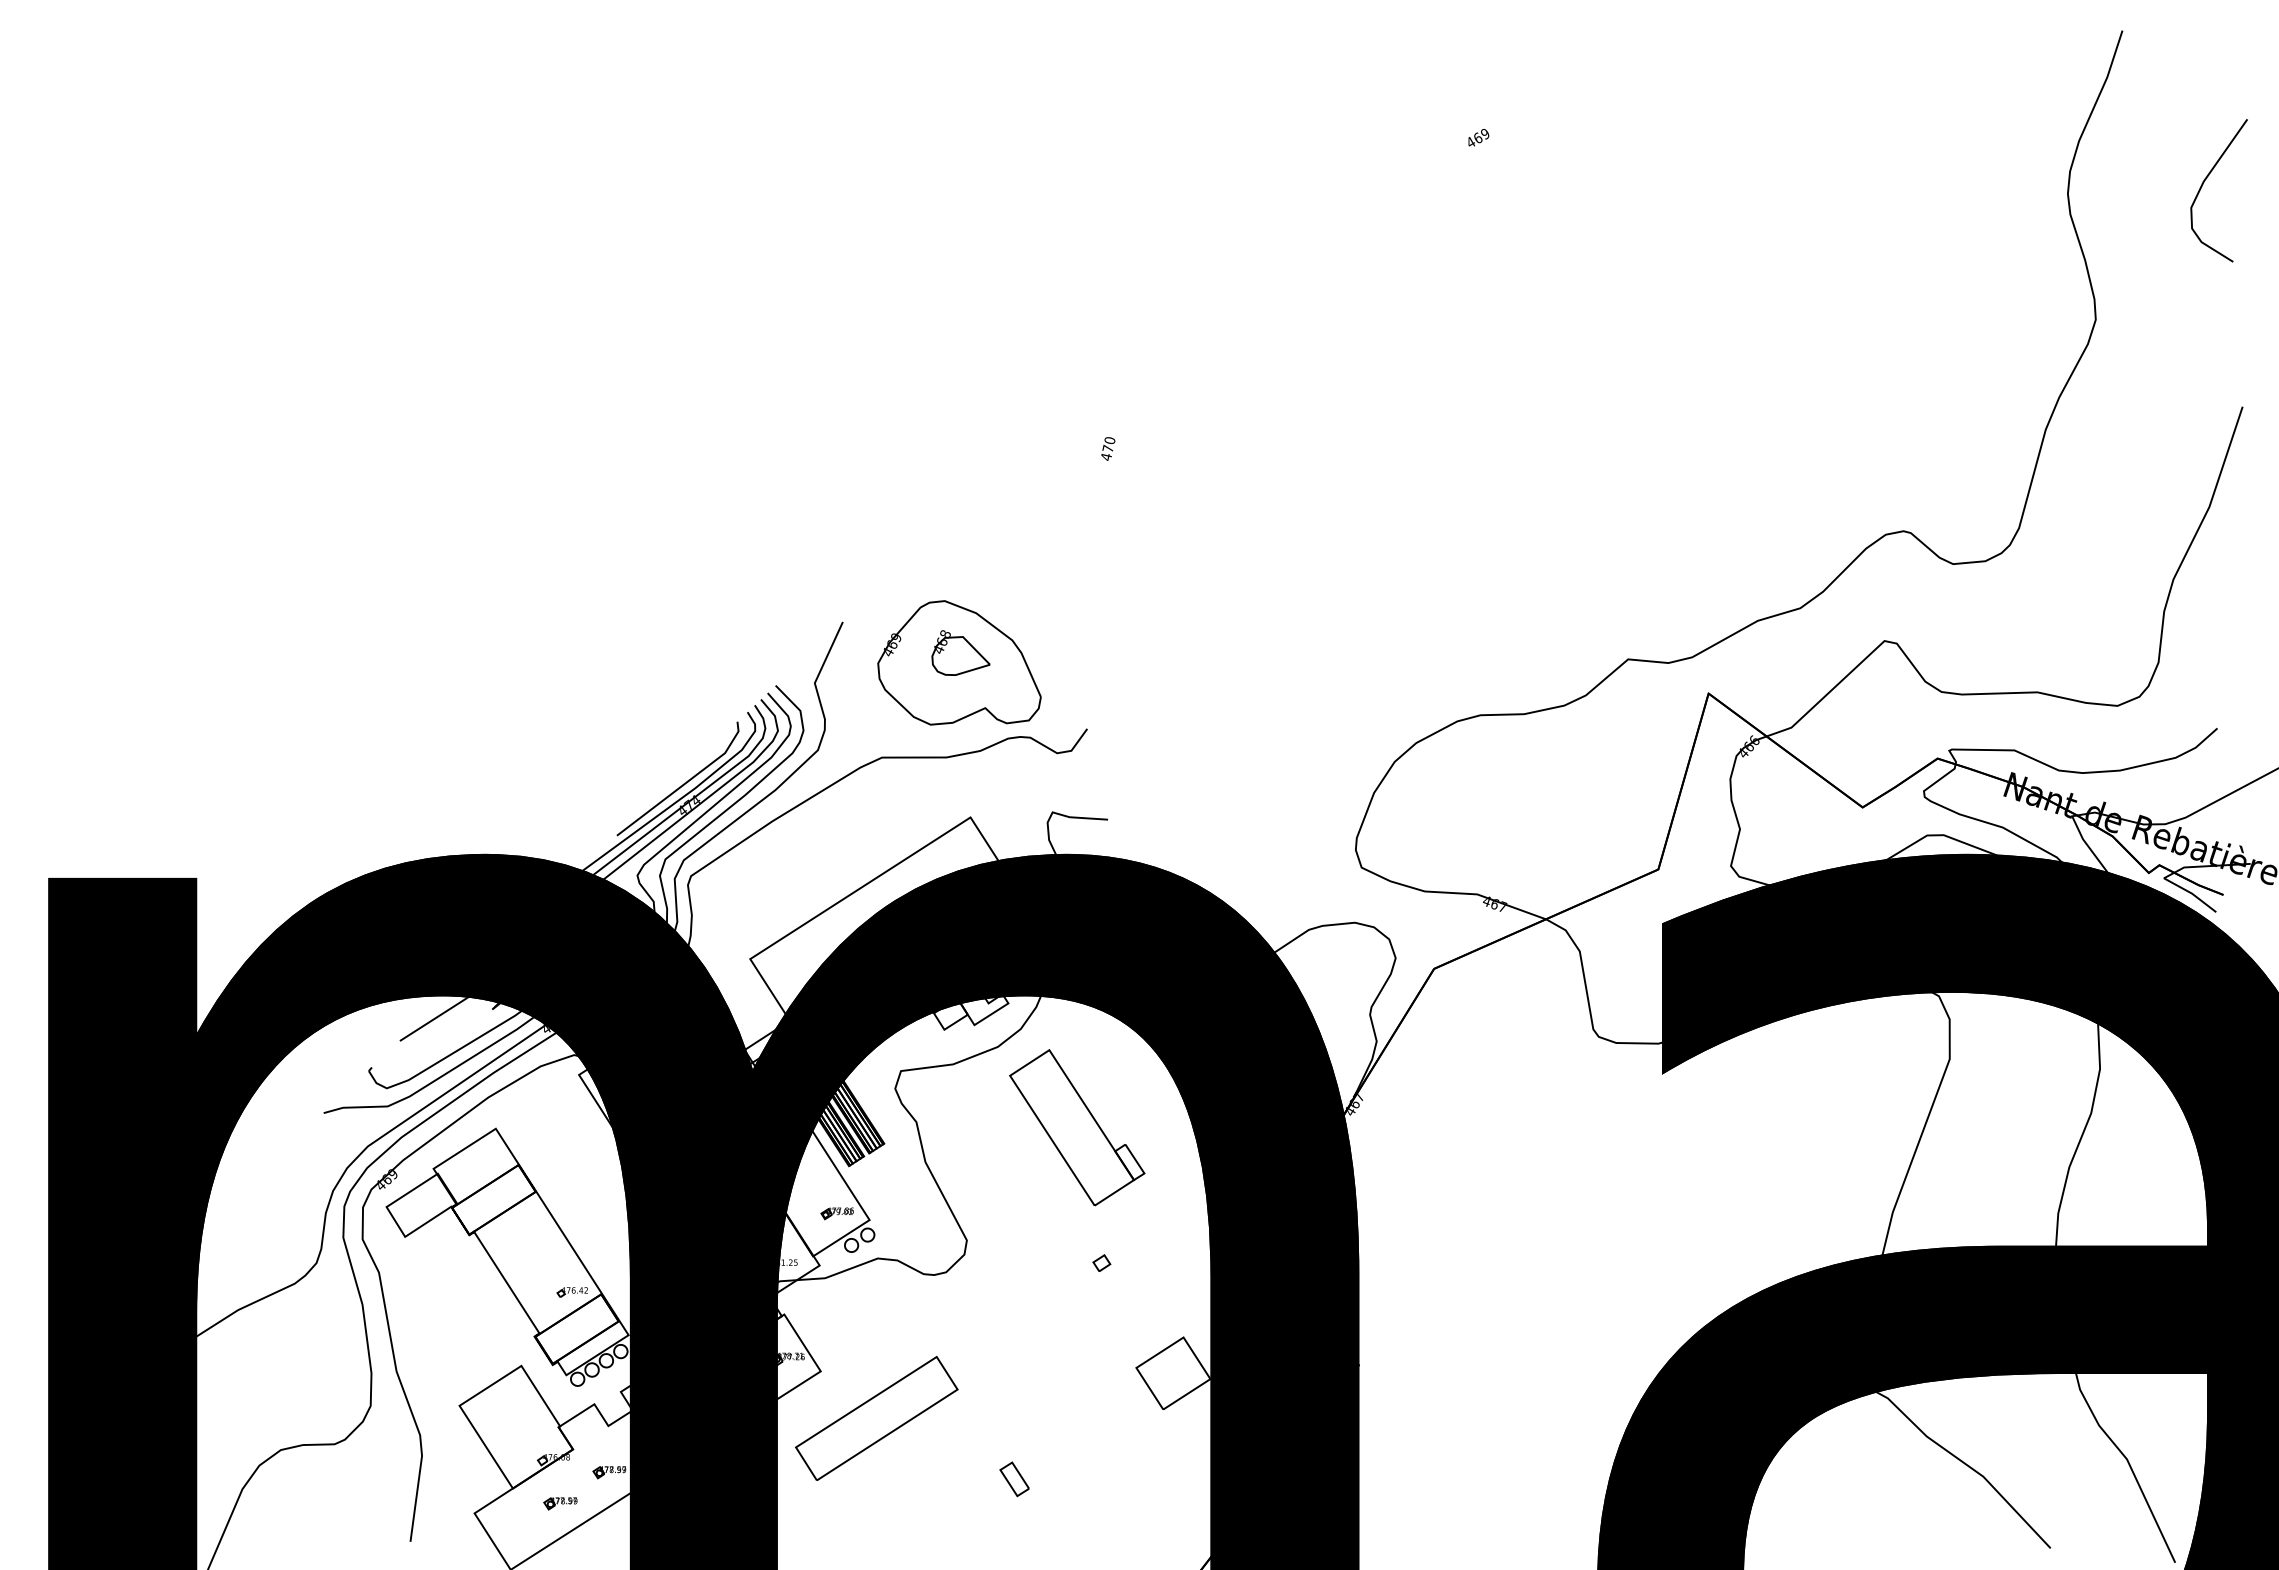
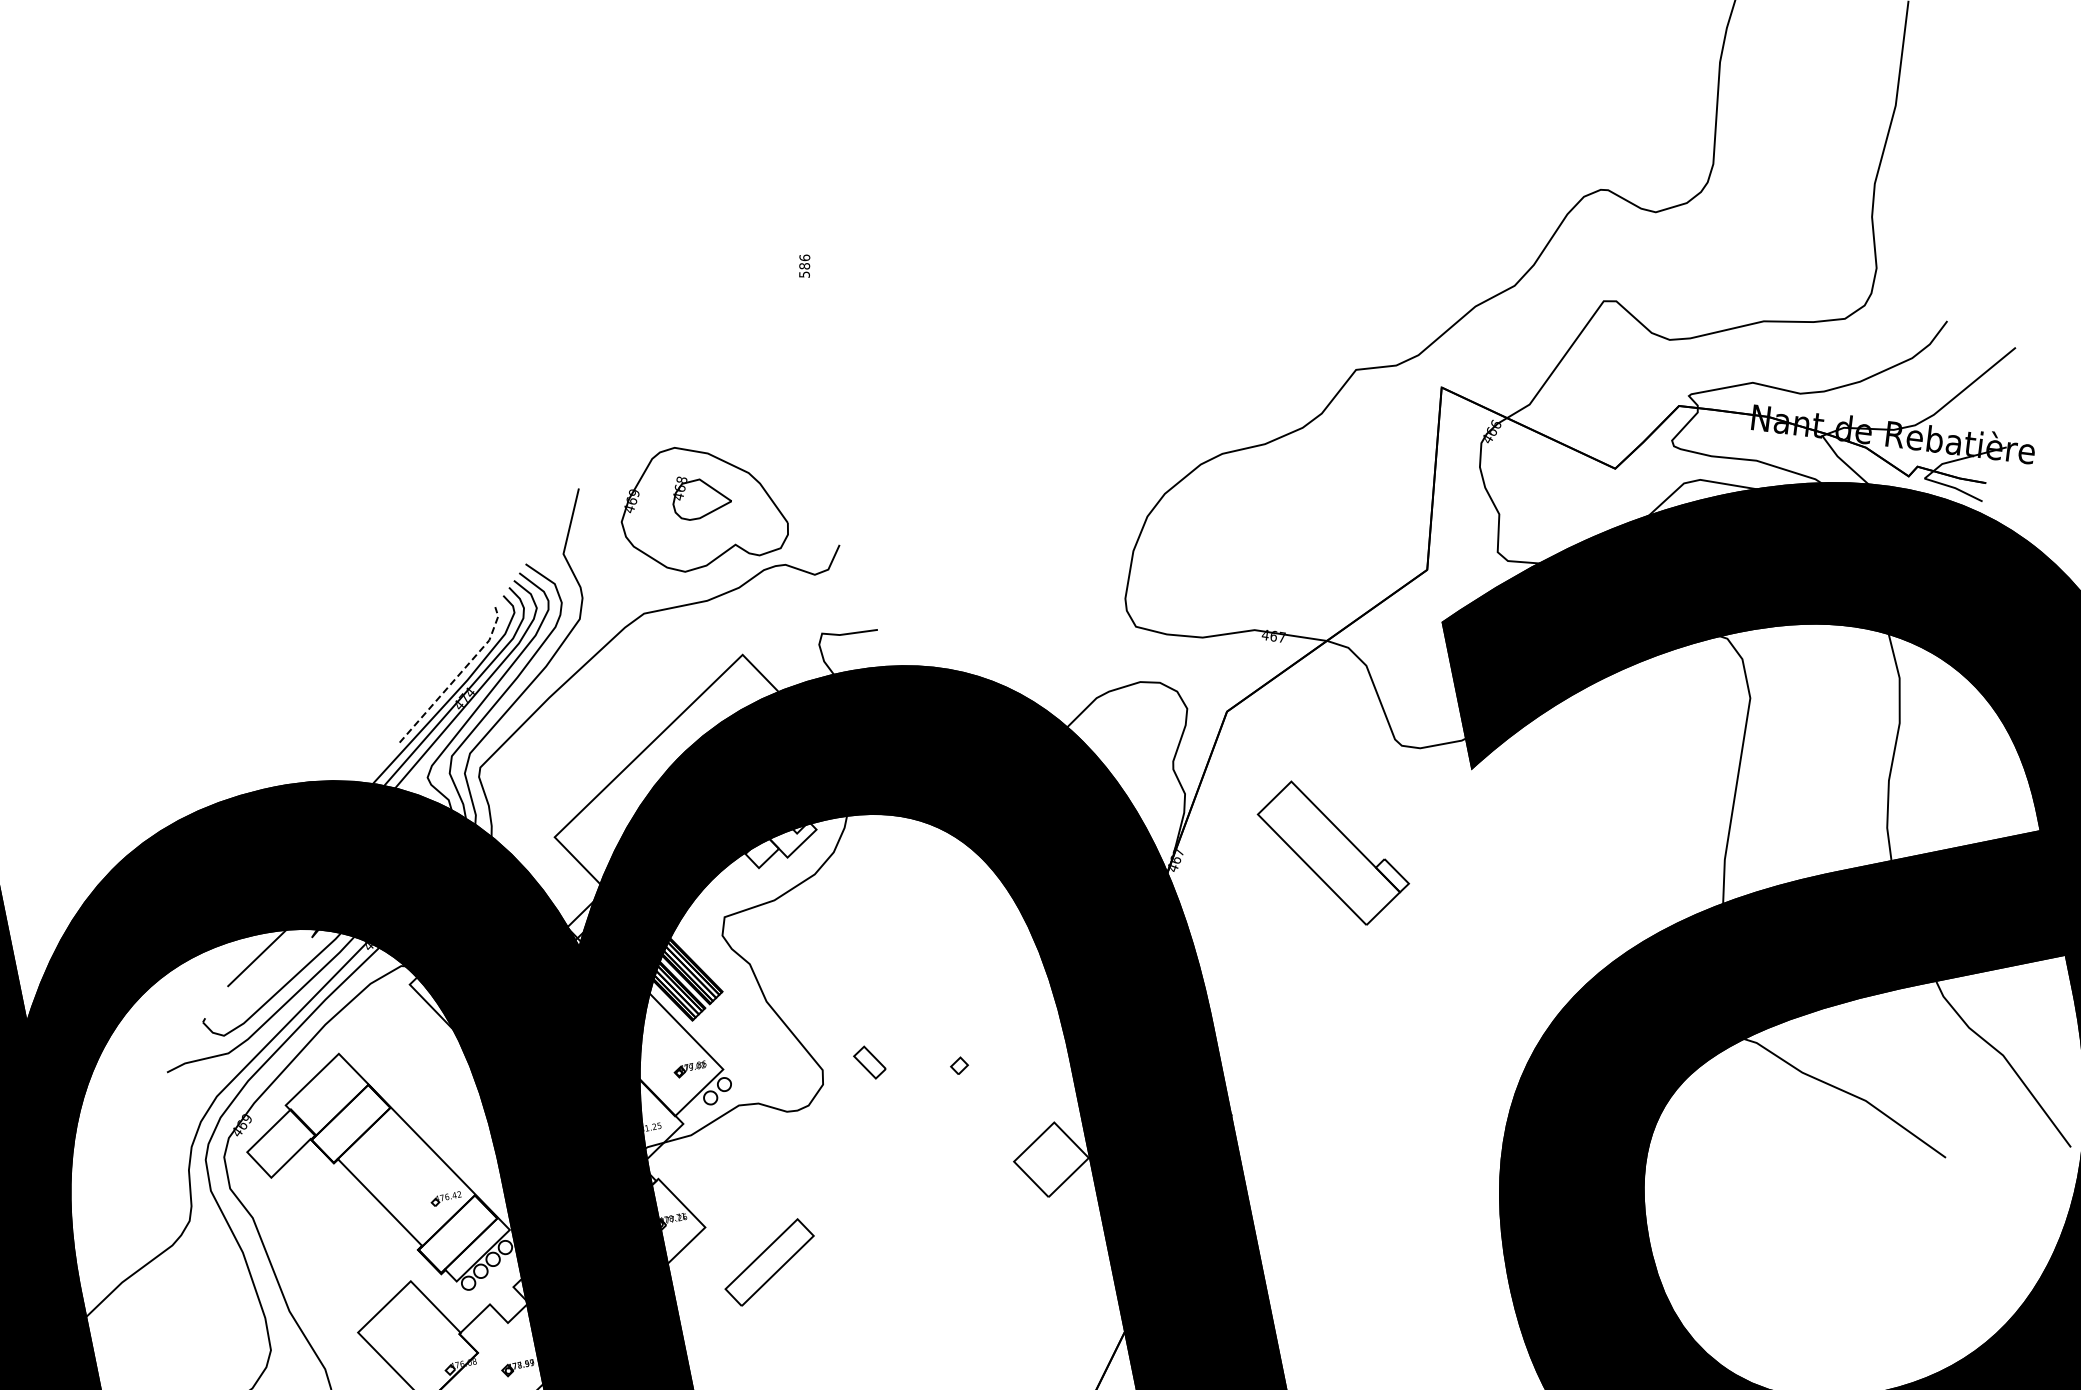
text: (1107, 448) -> (803, 266), 470 -> 586
line: (686, 782) -> (457, 676), solid -> dashed
part: (1077, 1127) -> (1334, 851), moved
part: (876, 1418) -> (769, 1262), size x0.6
part: (1014, 1479) -> (869, 1062), moved

